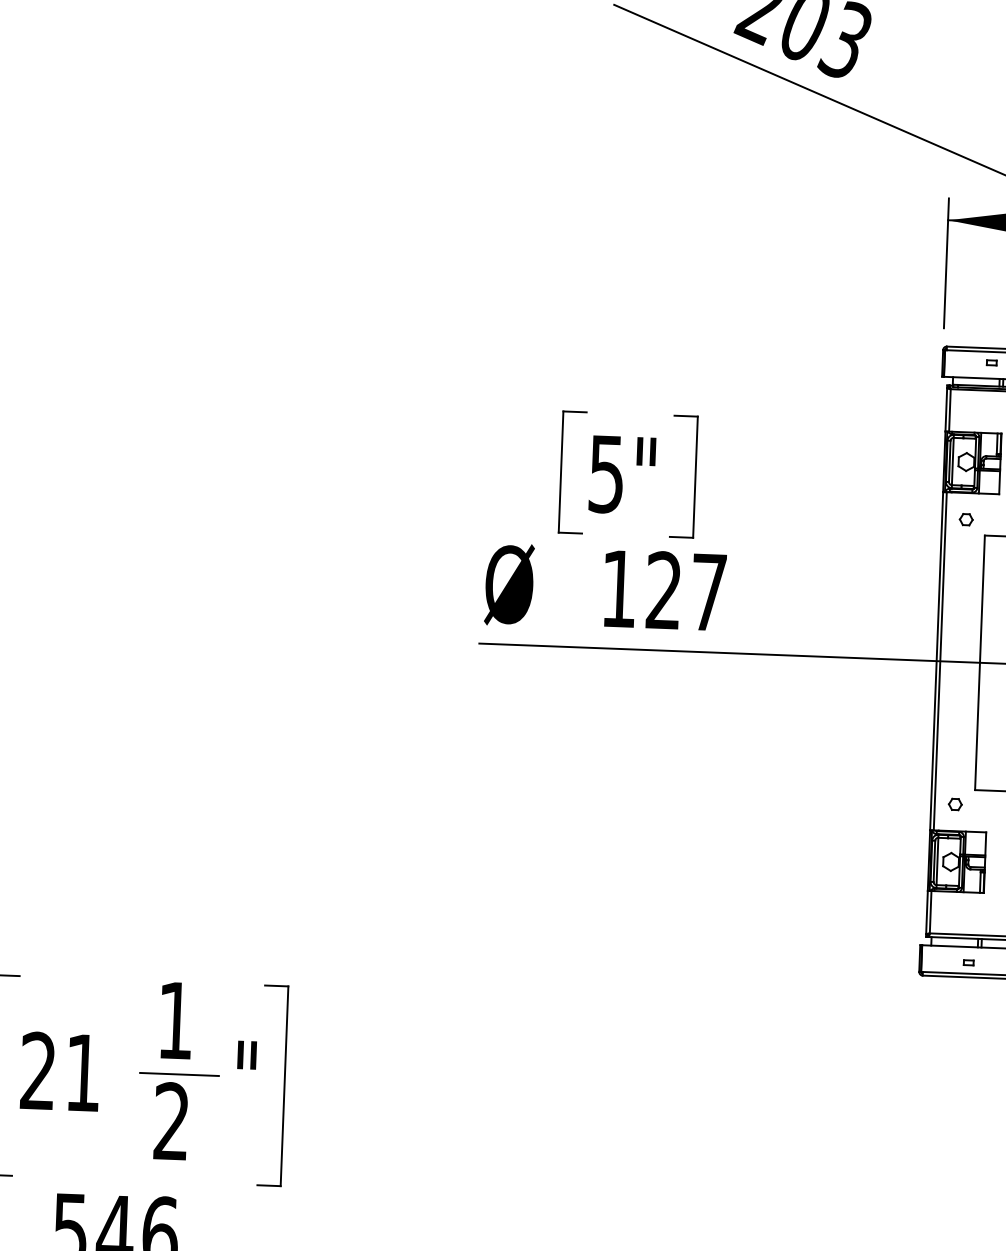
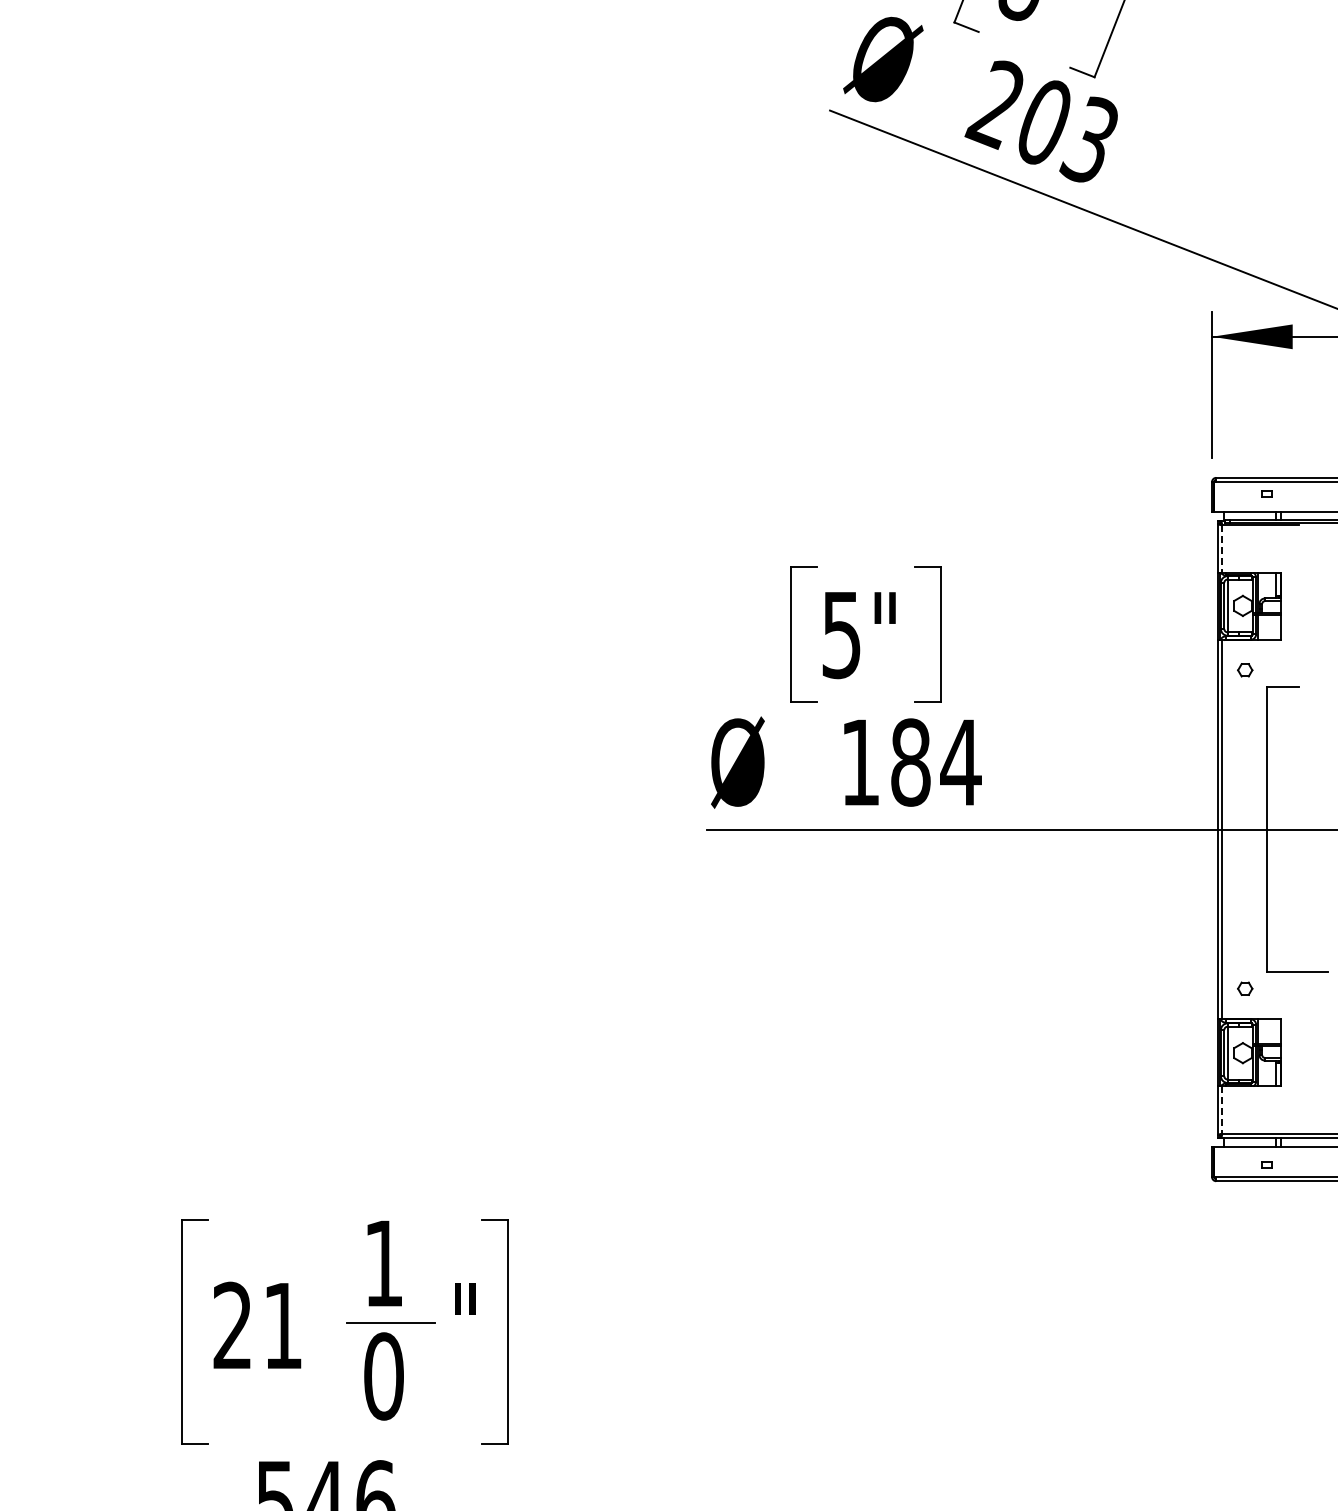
line: (950, 410) -> (1222, 549), solid -> dashed
text: (687, 591) -> (936, 762), 127 -> 184
line: (930, 912) -> (1222, 1110), solid -> dashed
text: (171, 1121) -> (383, 1376), 2 -> 0

